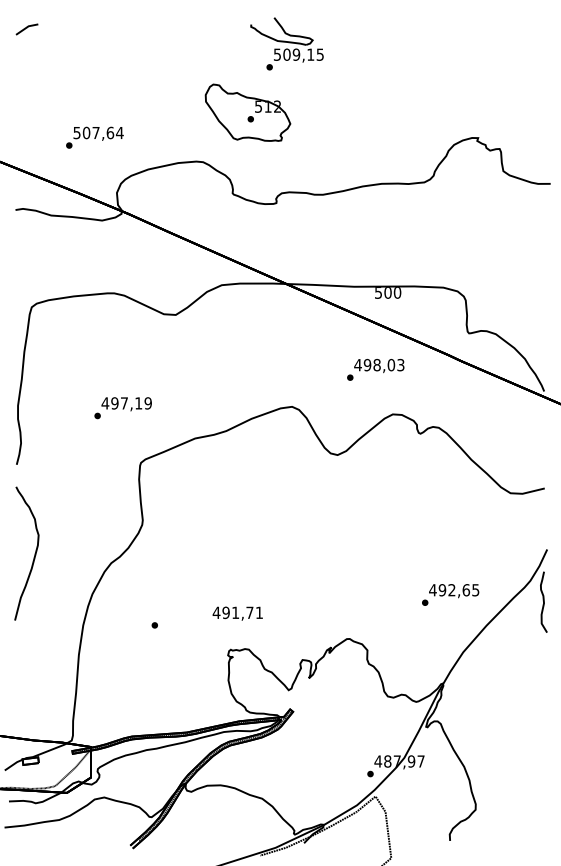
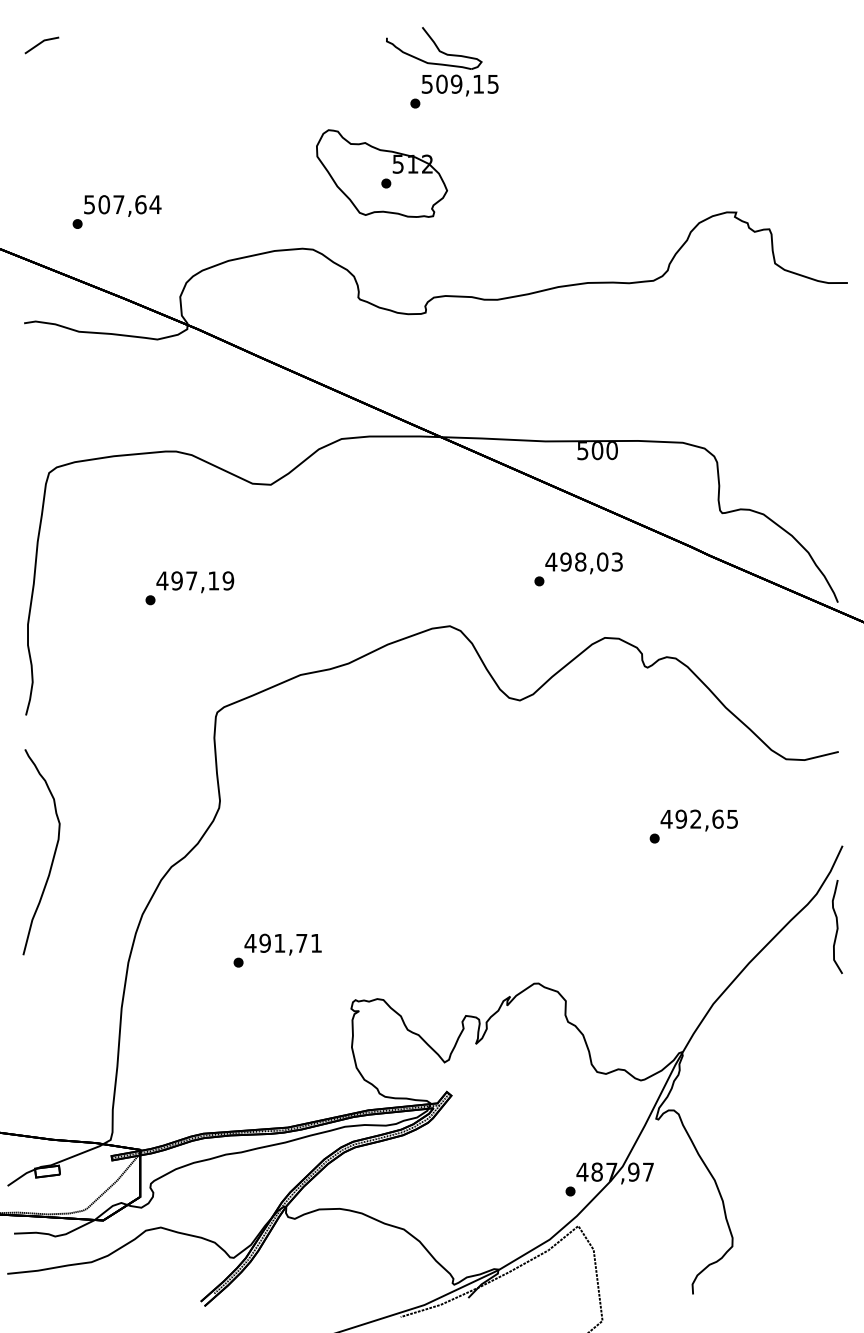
text: (94, 137) -> (116, 211), moved
text: (122, 408) -> (188, 588), moved
text: (450, 594) -> (693, 825), moved
text: (237, 613) -> (282, 944), moved

